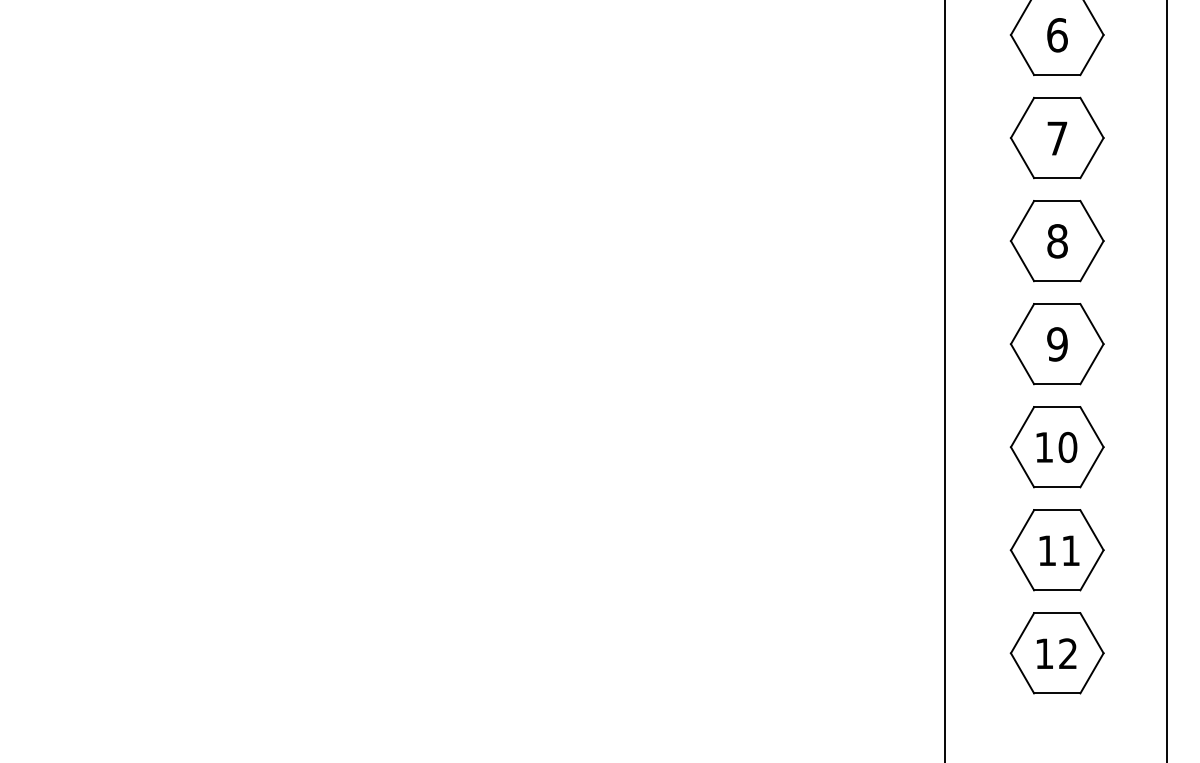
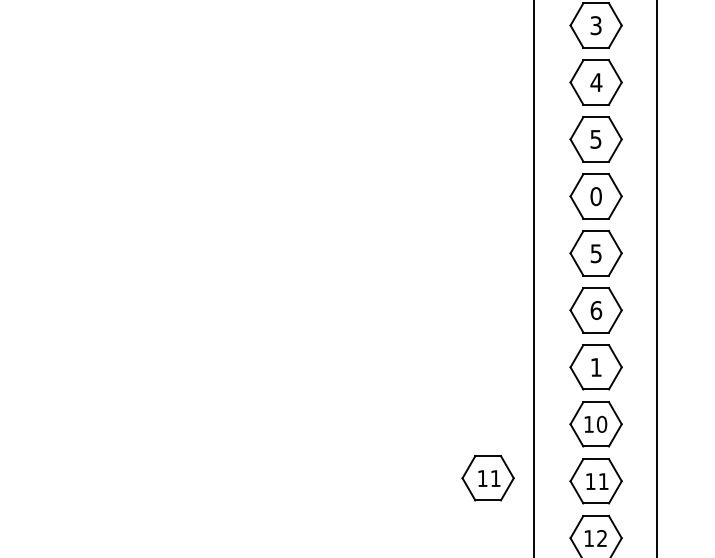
text: (1056, 35) -> (595, 196), 6 -> 0
text: (1056, 138) -> (595, 253), 7 -> 5
text: (1057, 241) -> (596, 310), 8 -> 6
text: (1056, 344) -> (595, 367), 9 -> 1
part: (860, 545) -> (487, 478), added

